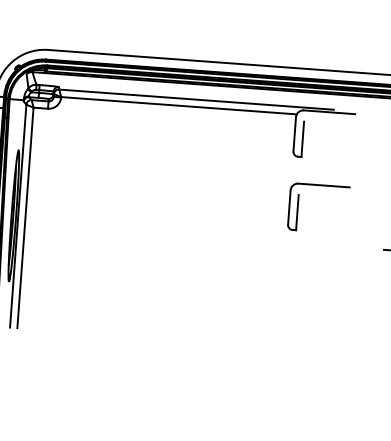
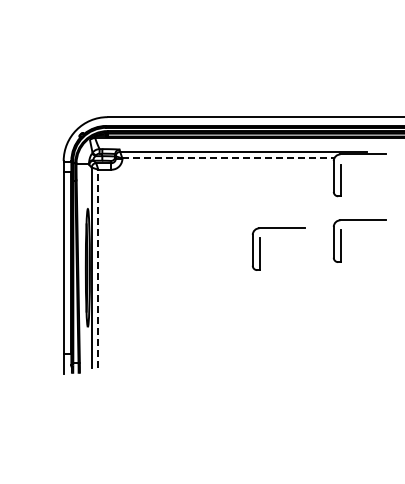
line: (179, 105) -> (228, 158), solid -> dashed
part: (207, 208) -> (260, 248), added
line: (25, 217) -> (98, 268), solid -> dashed

